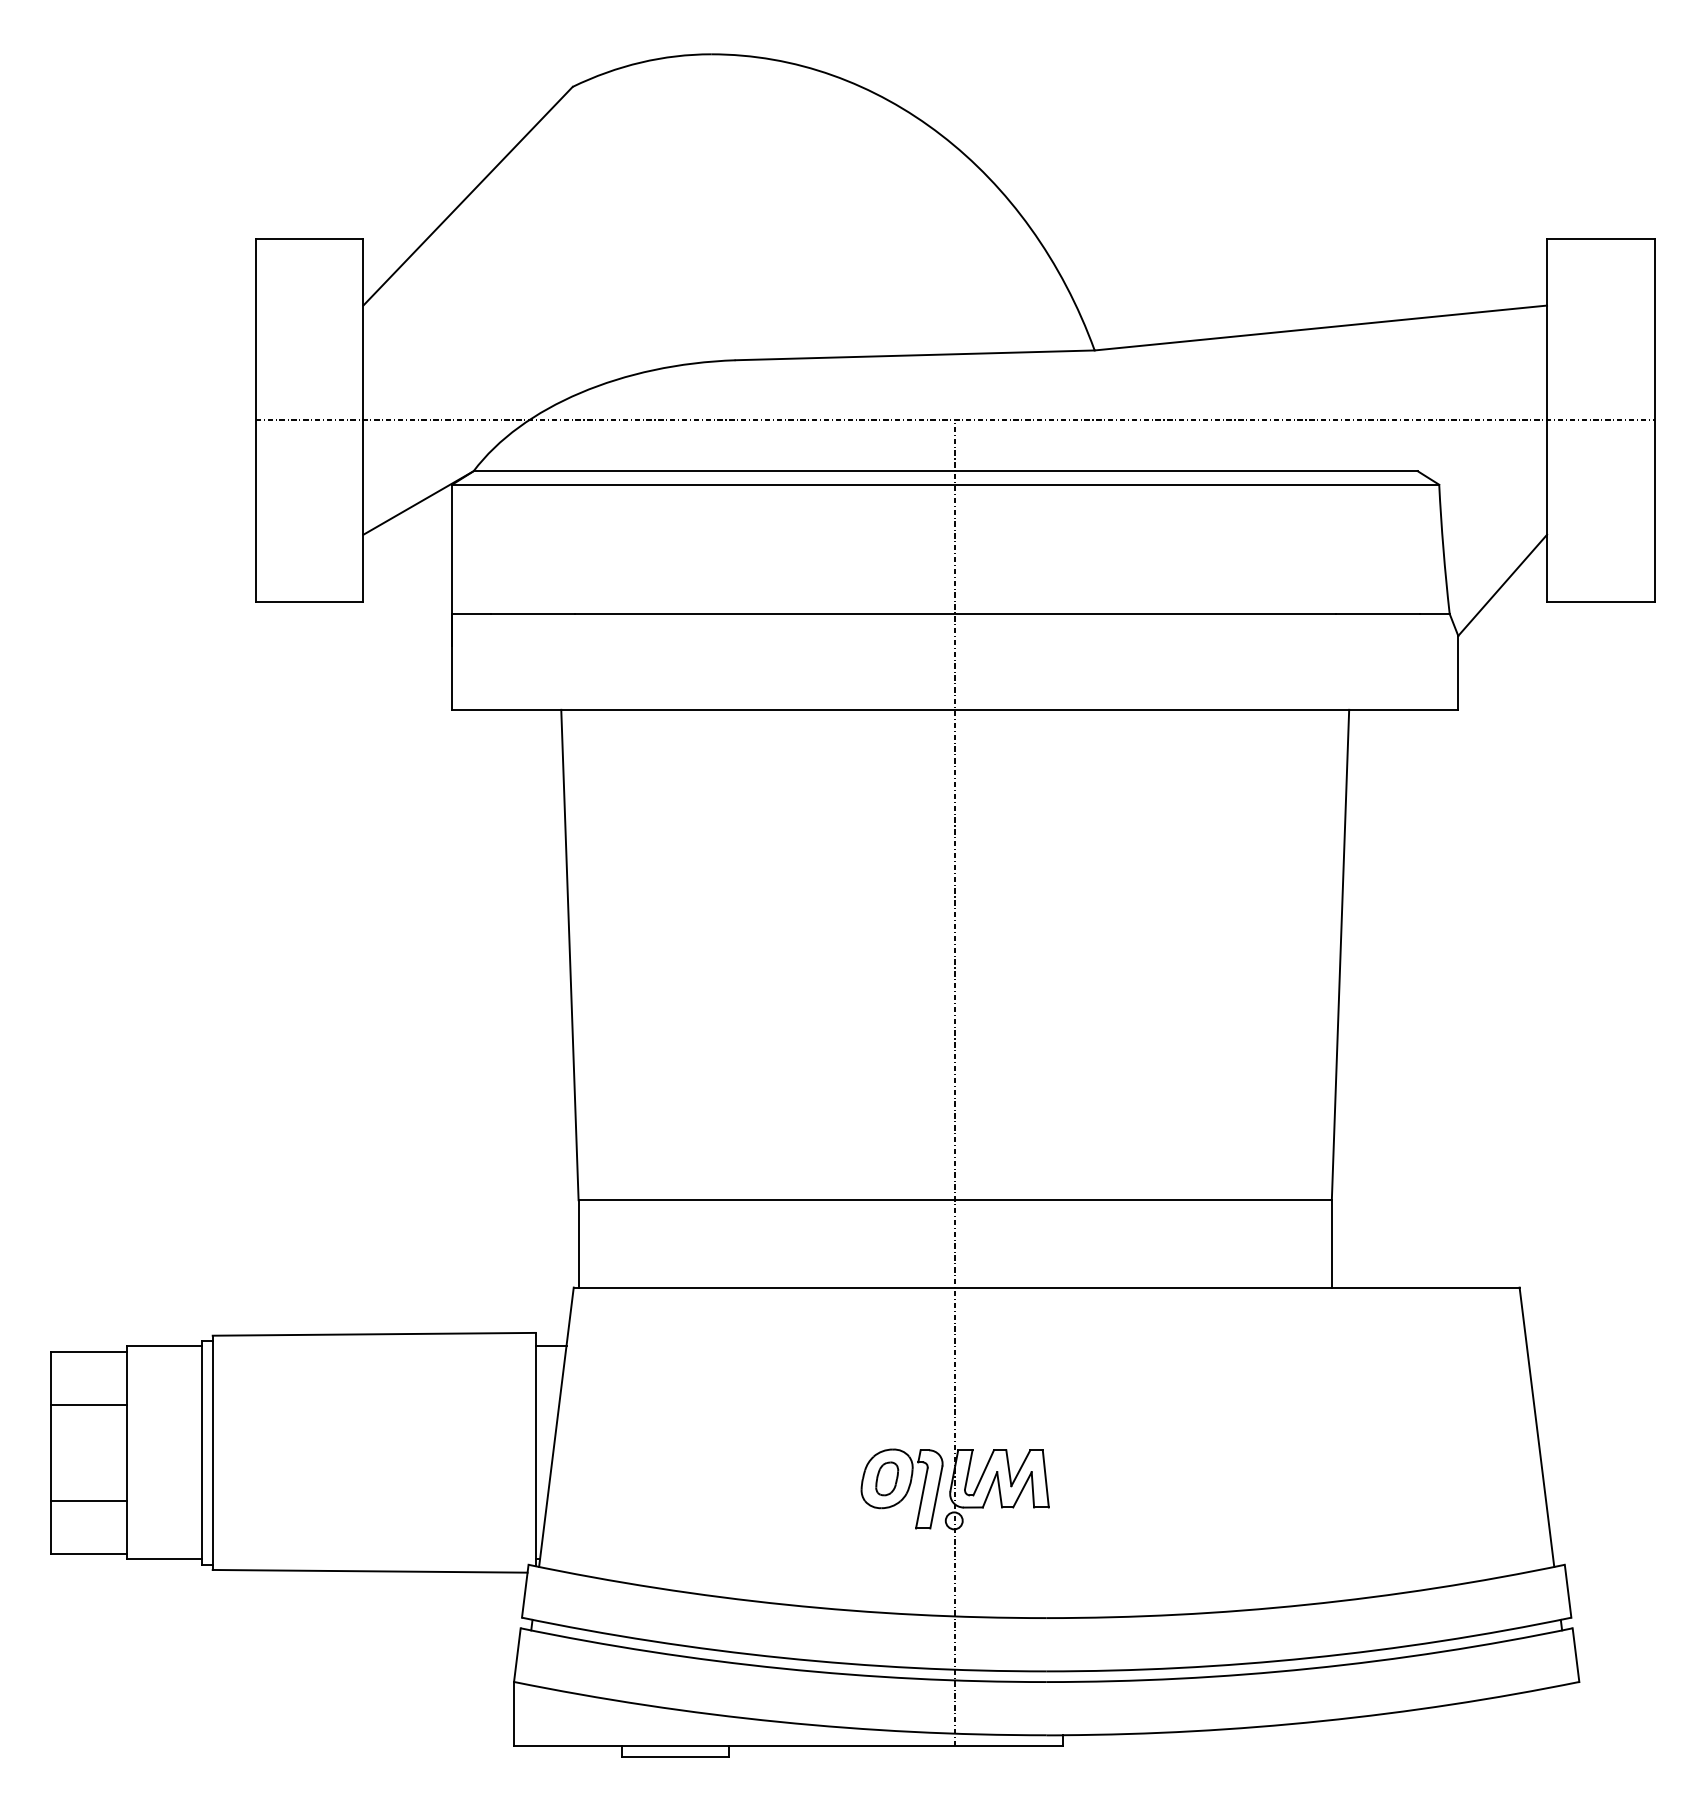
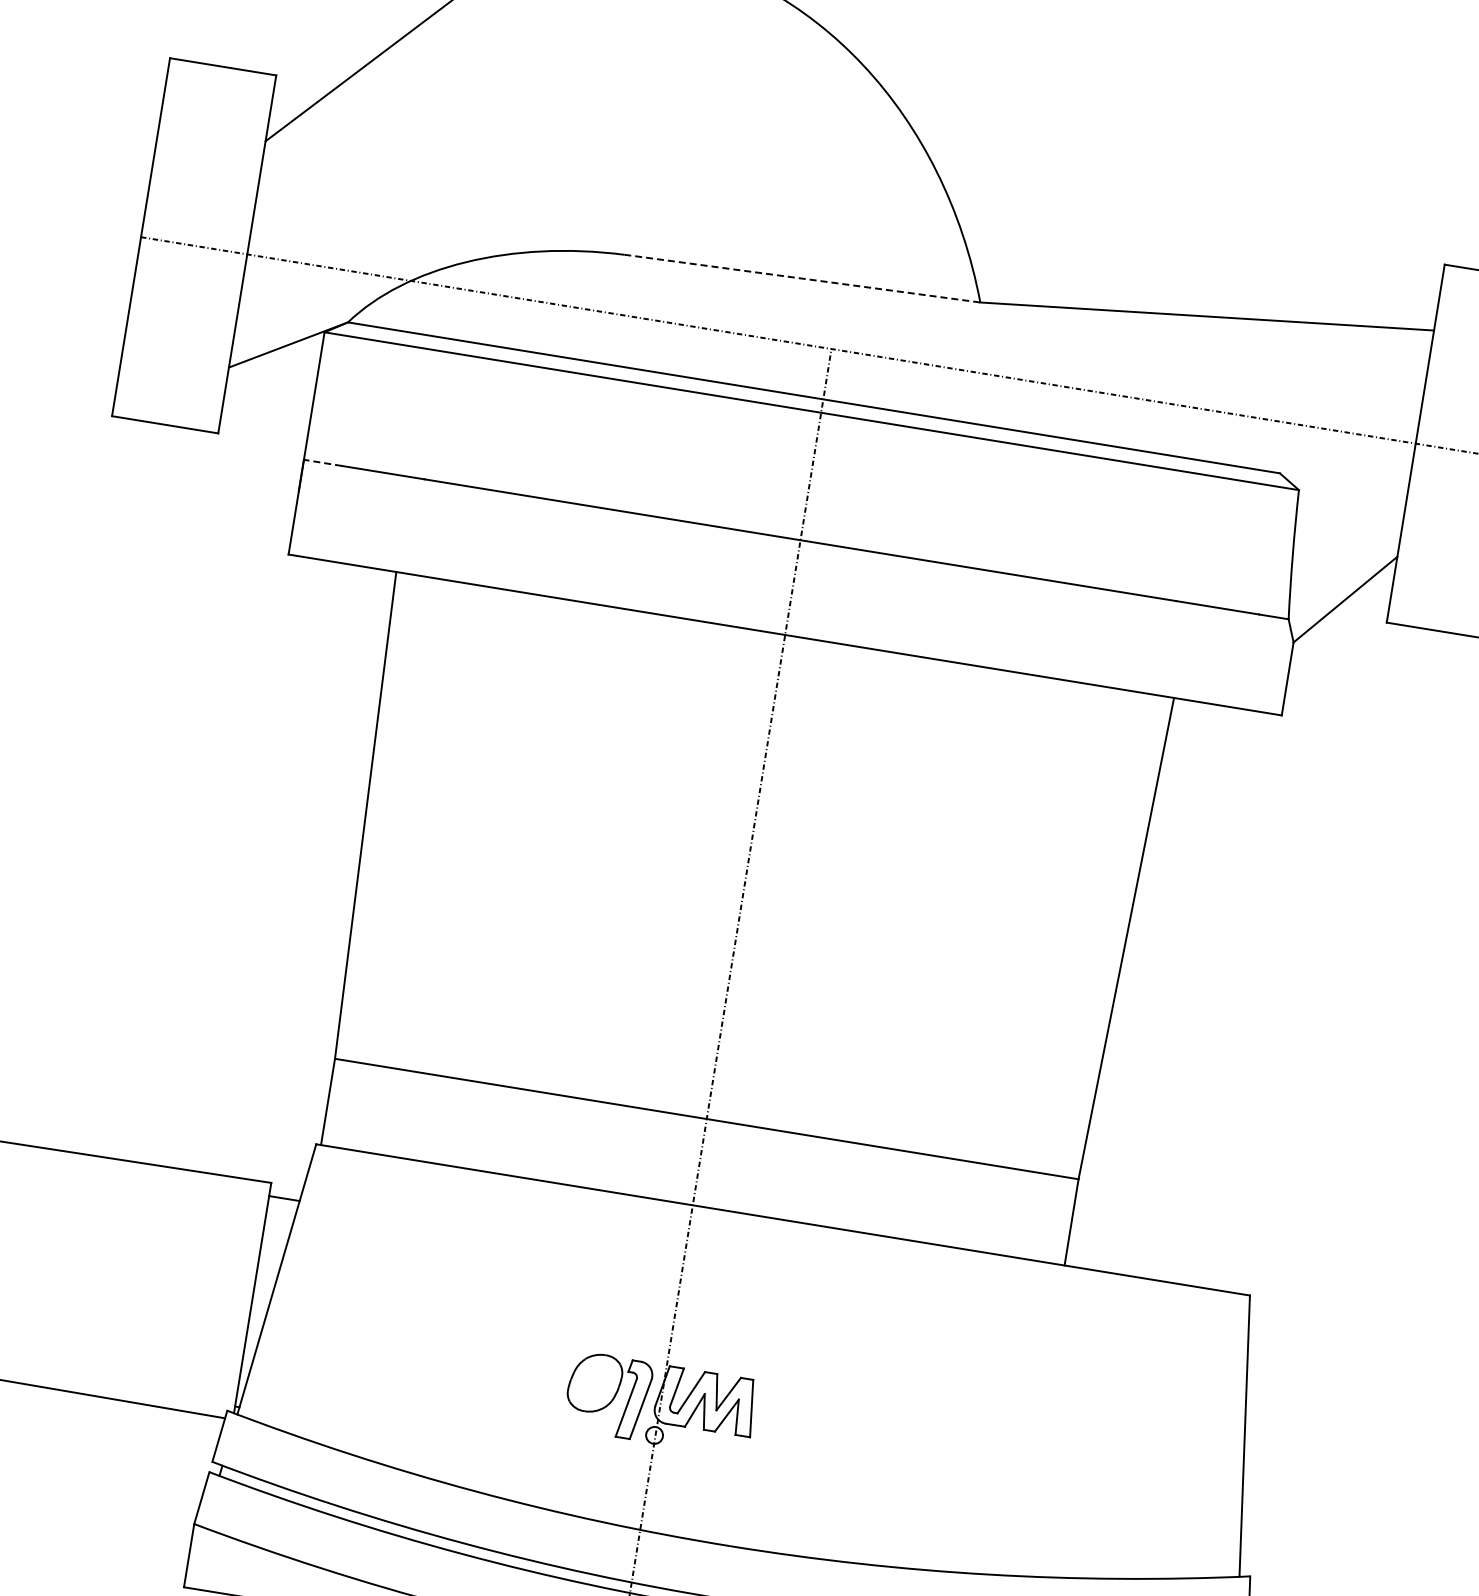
line: (915, 355) -> (802, 278), solid -> dashed
line: (470, 613) -> (322, 462), solid -> dashed
part: (887, 1478) -> (595, 1382), removed

